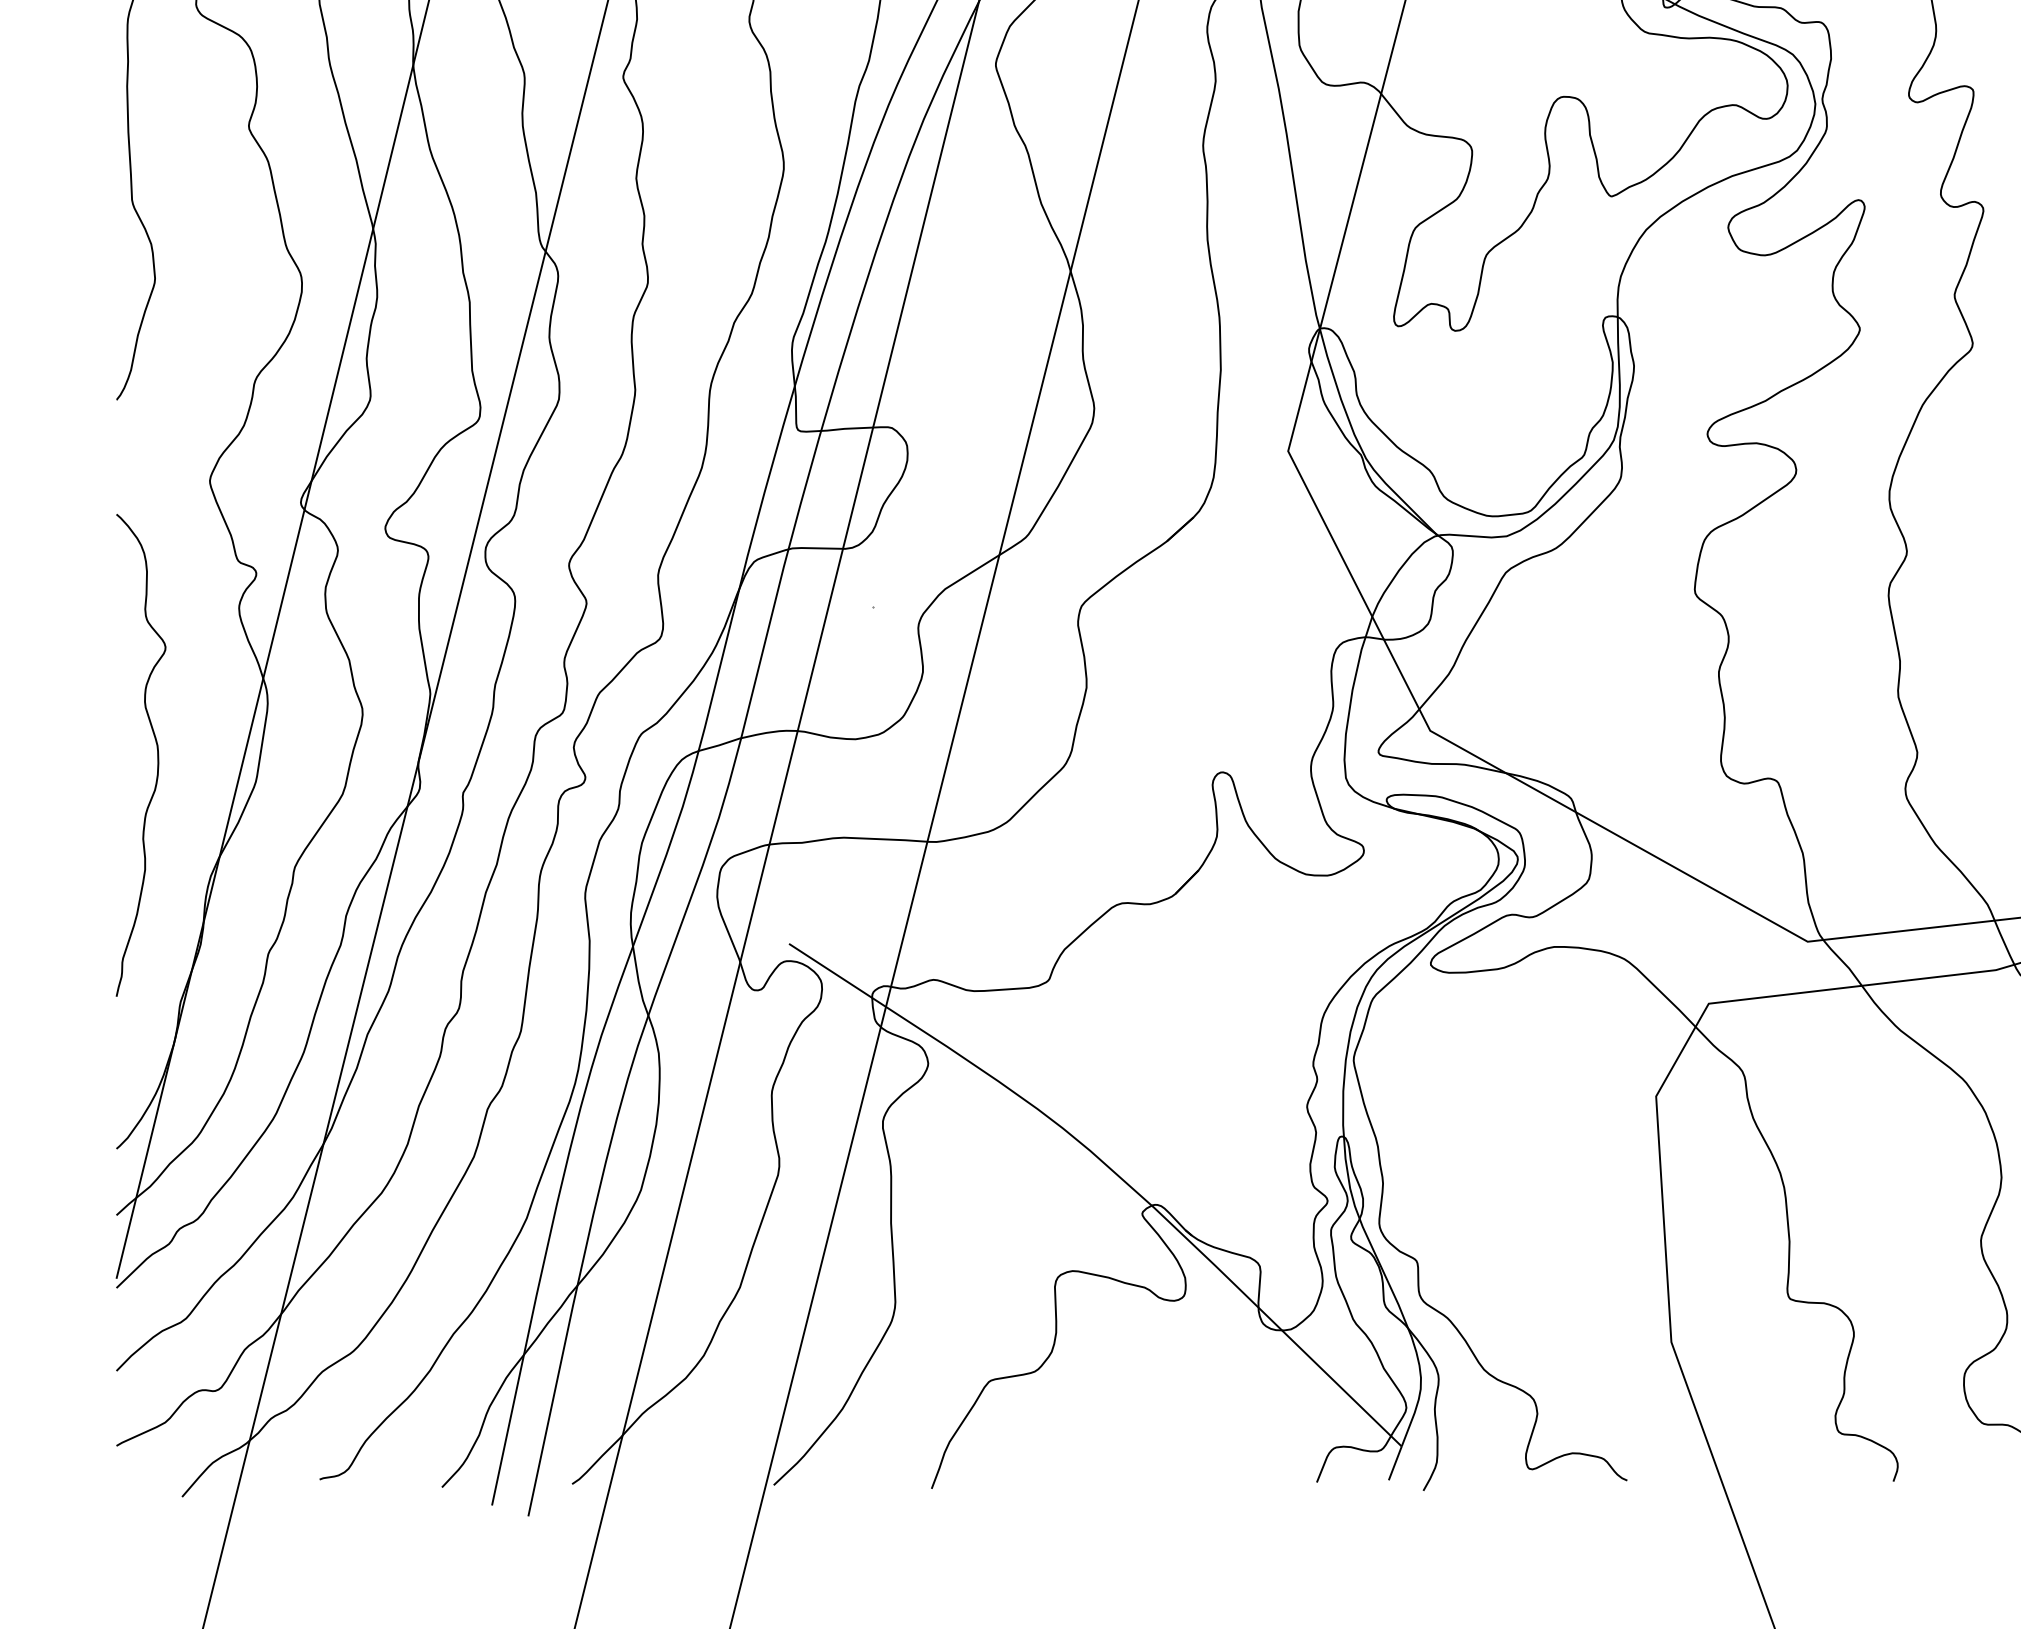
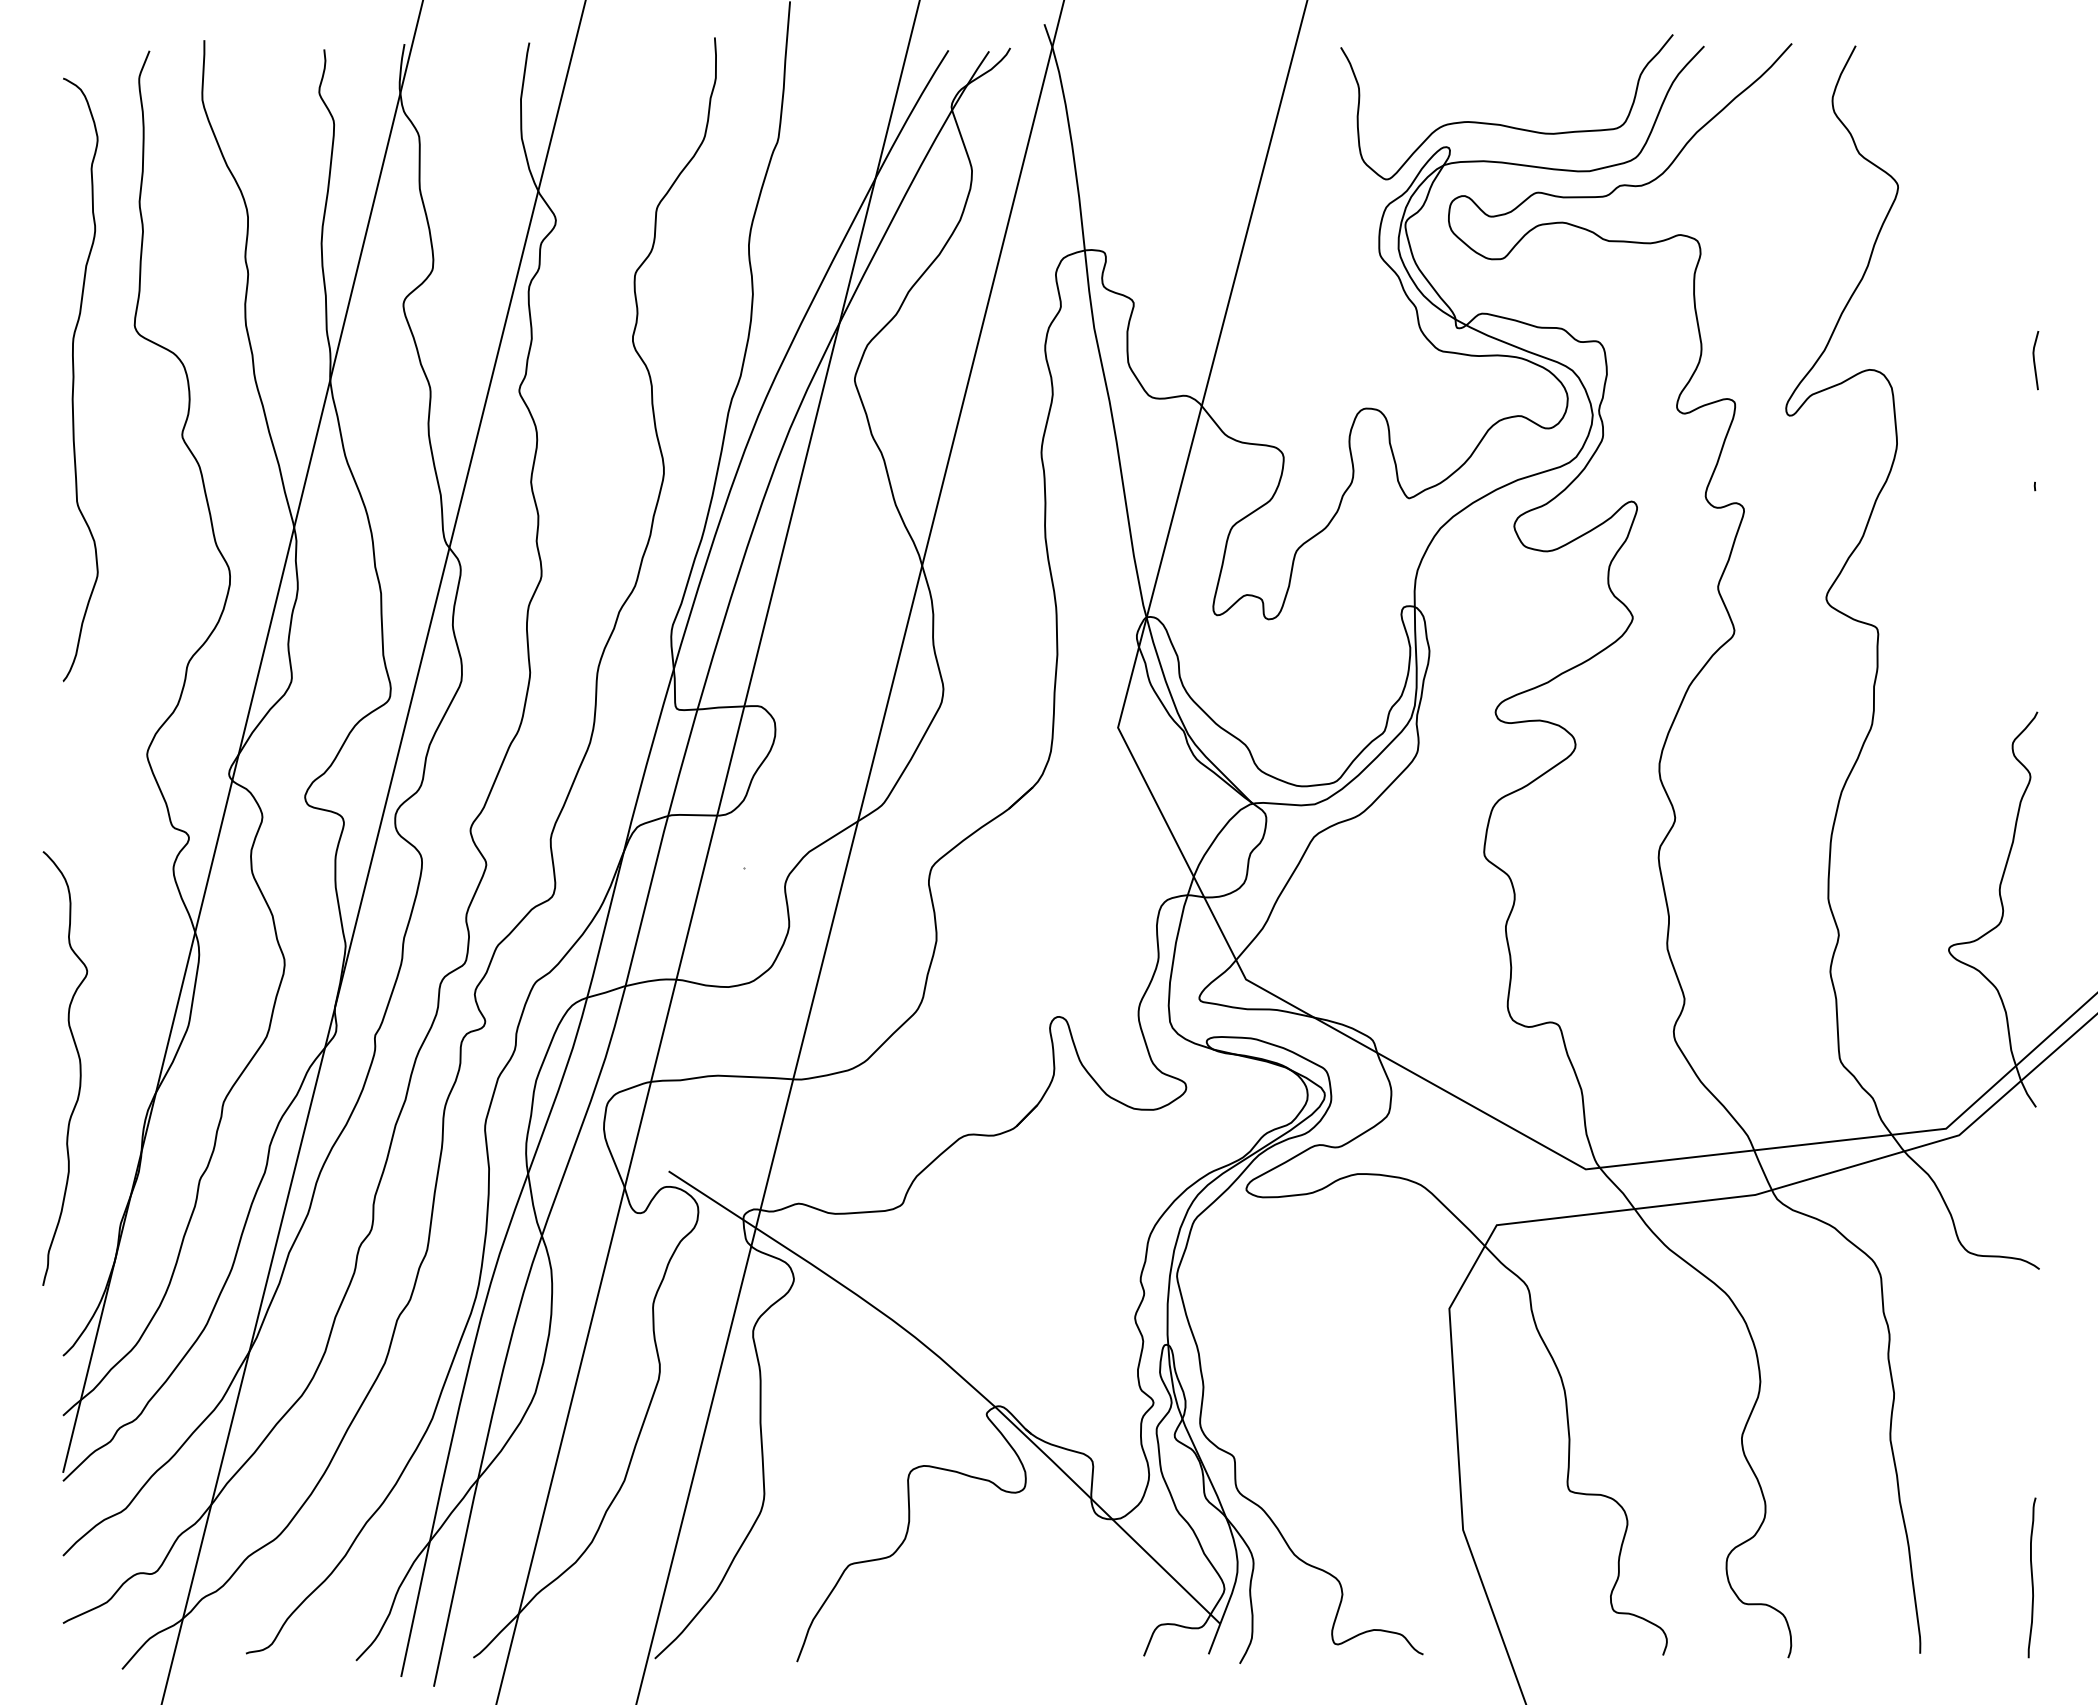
curve: (156, 755) -> (79, 1068), moved

